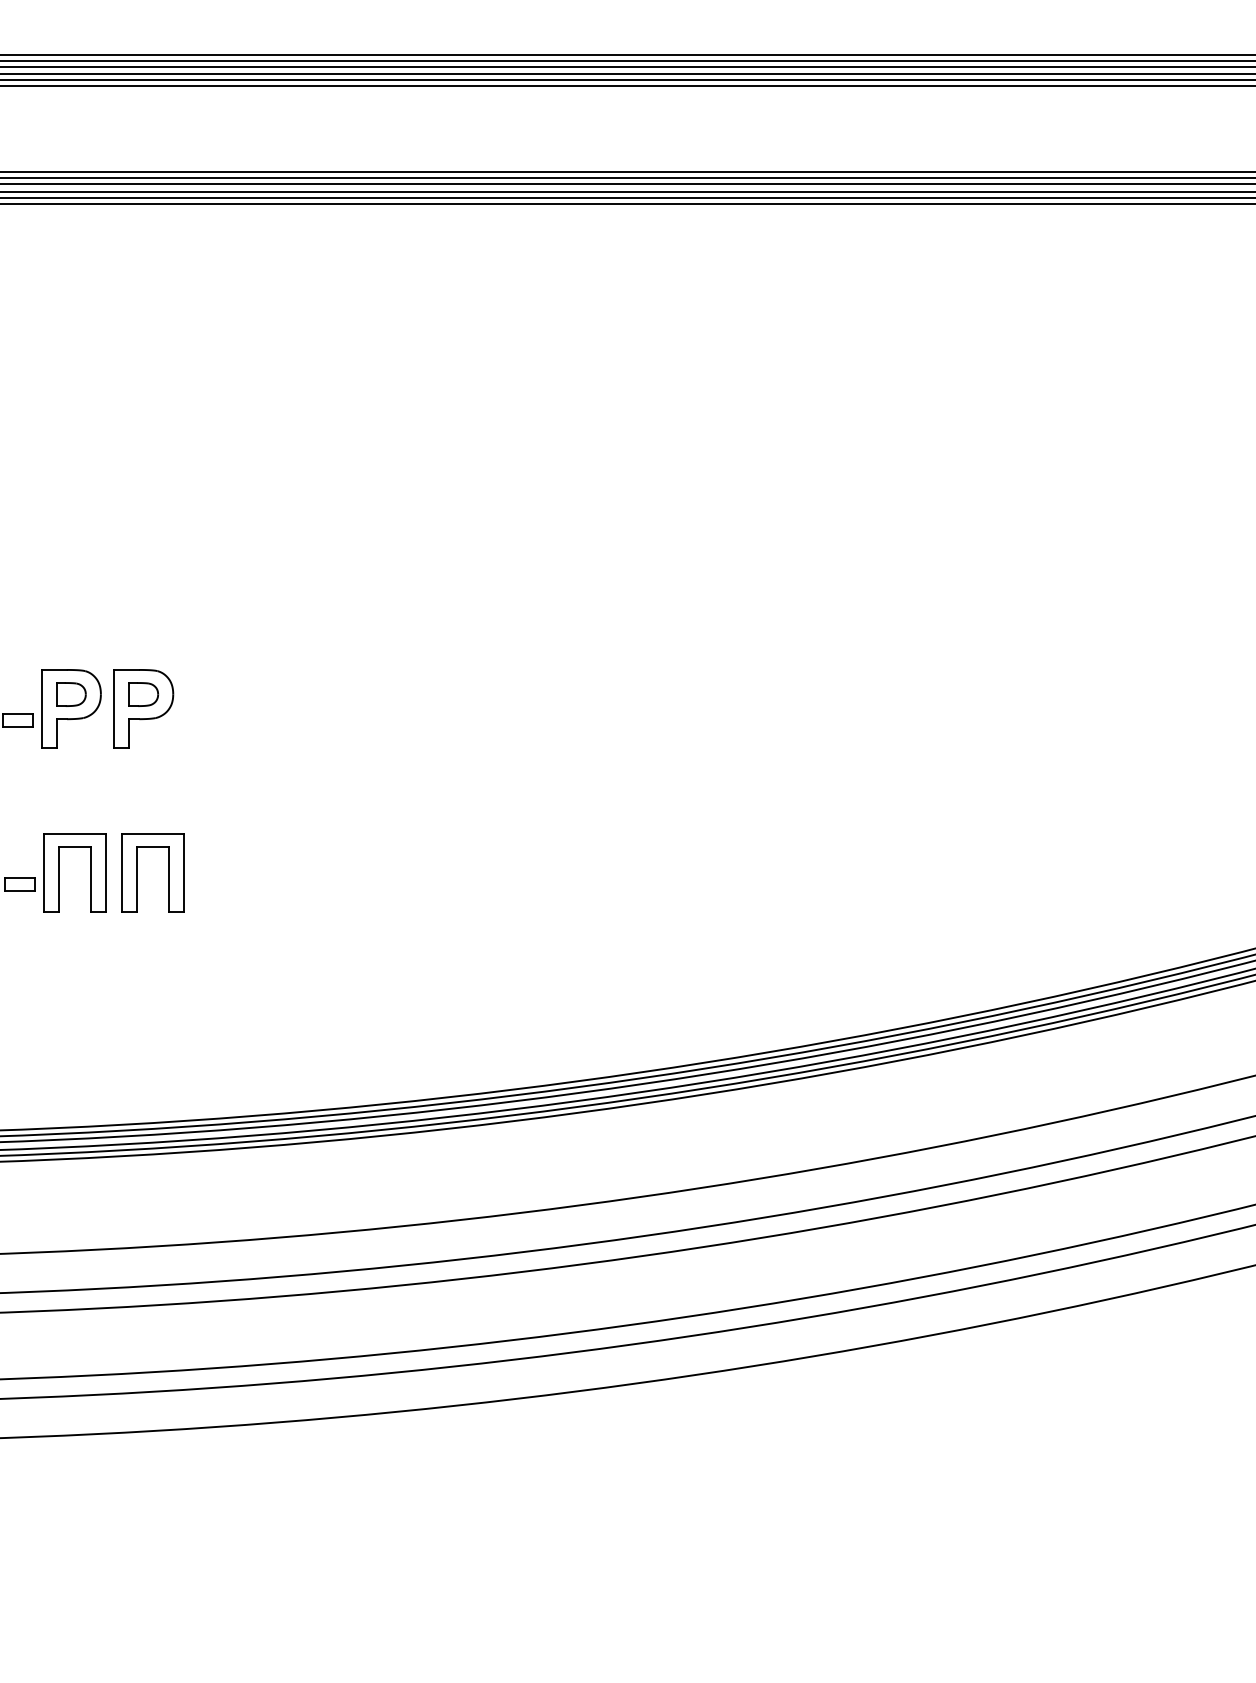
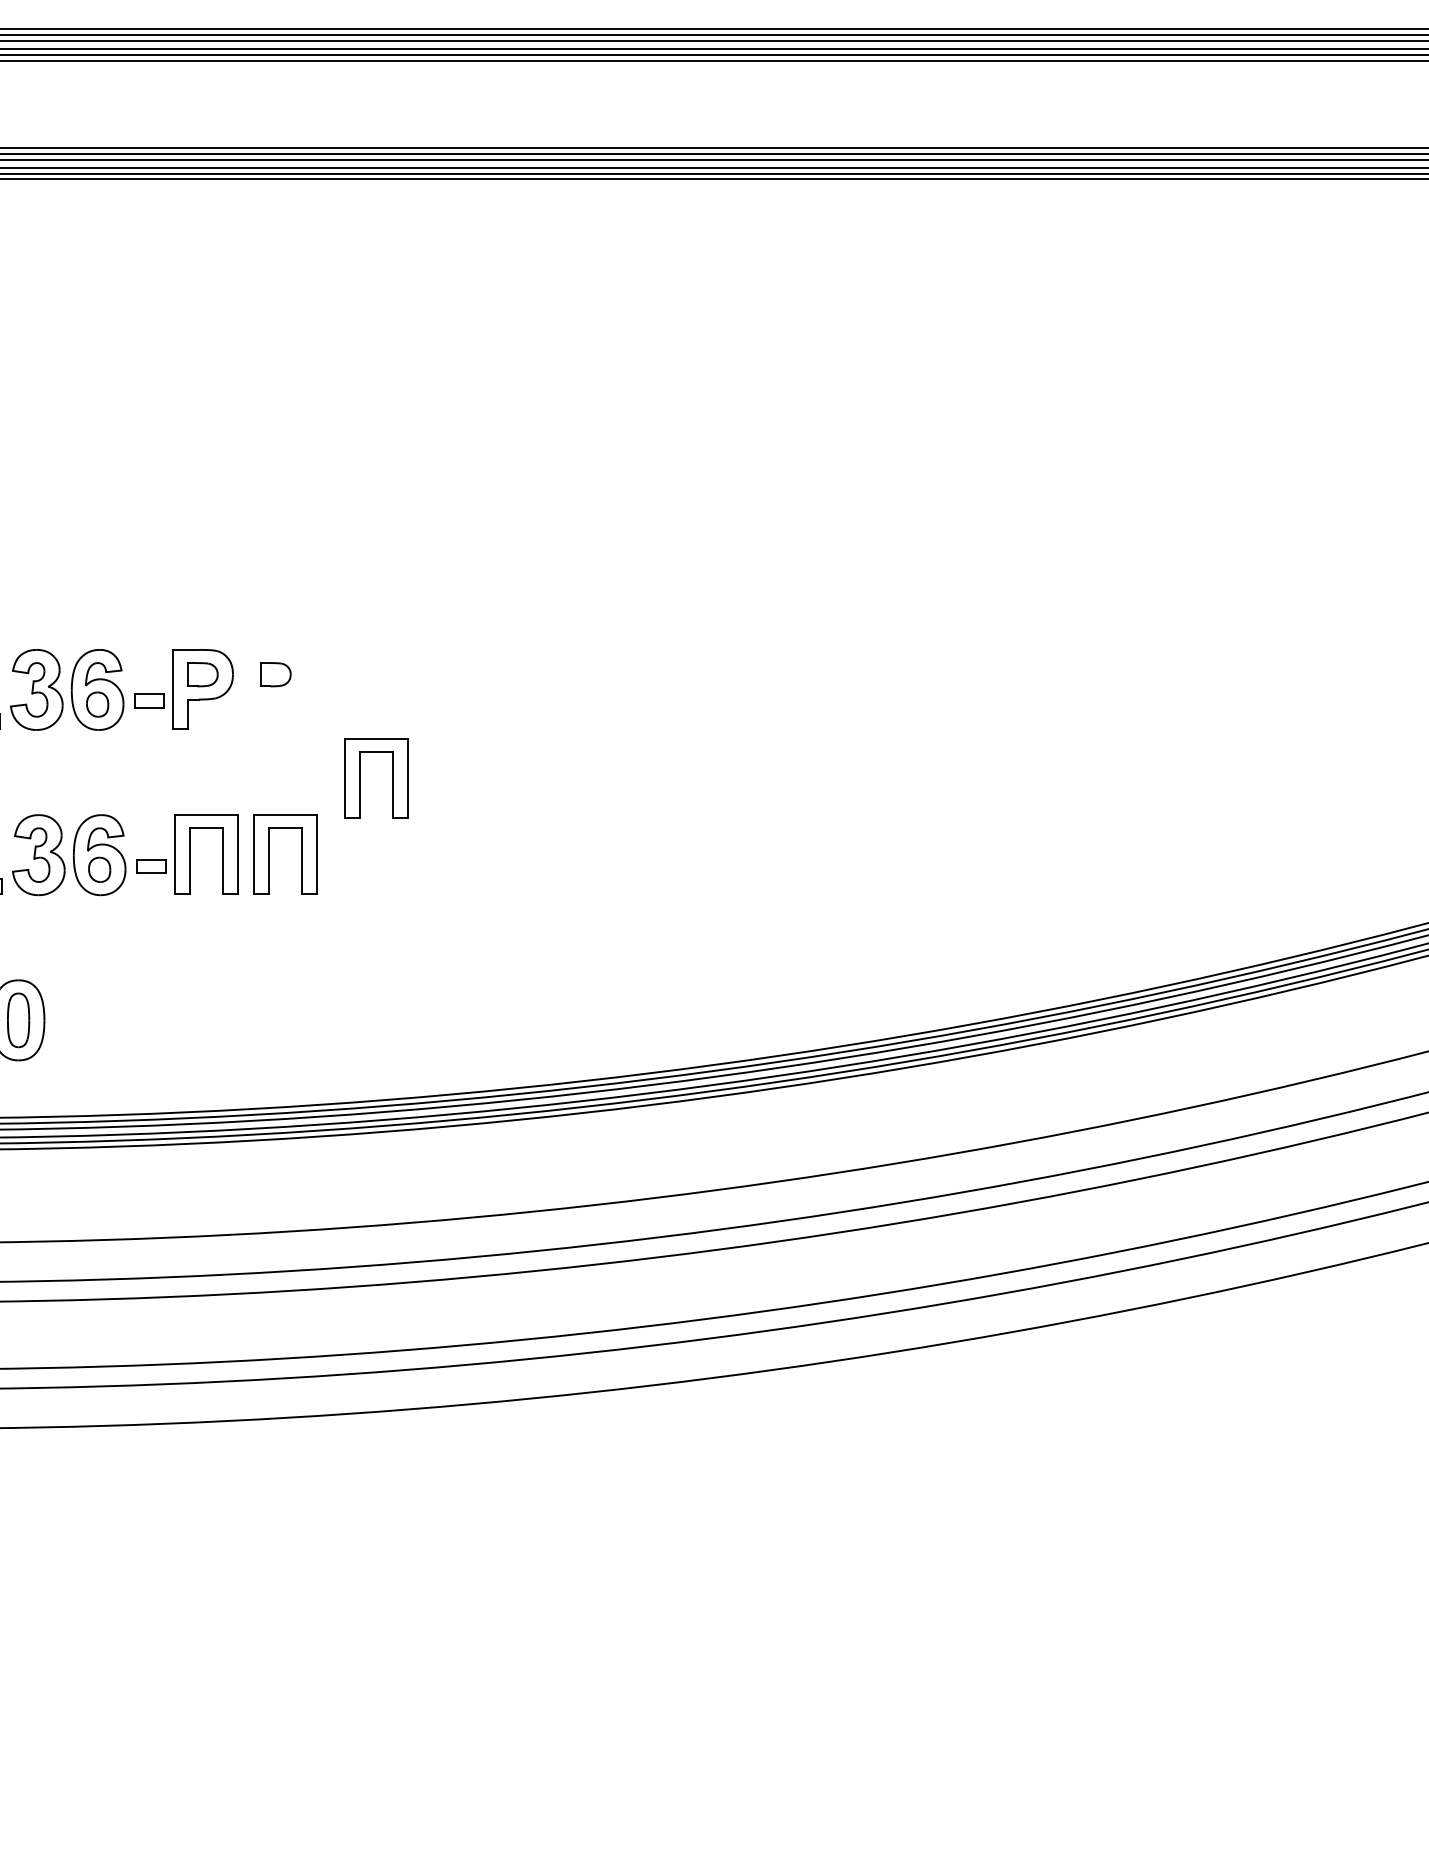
part: (143, 709) -> (275, 689), removed
part: (227, 797) -> (360, 778), added

